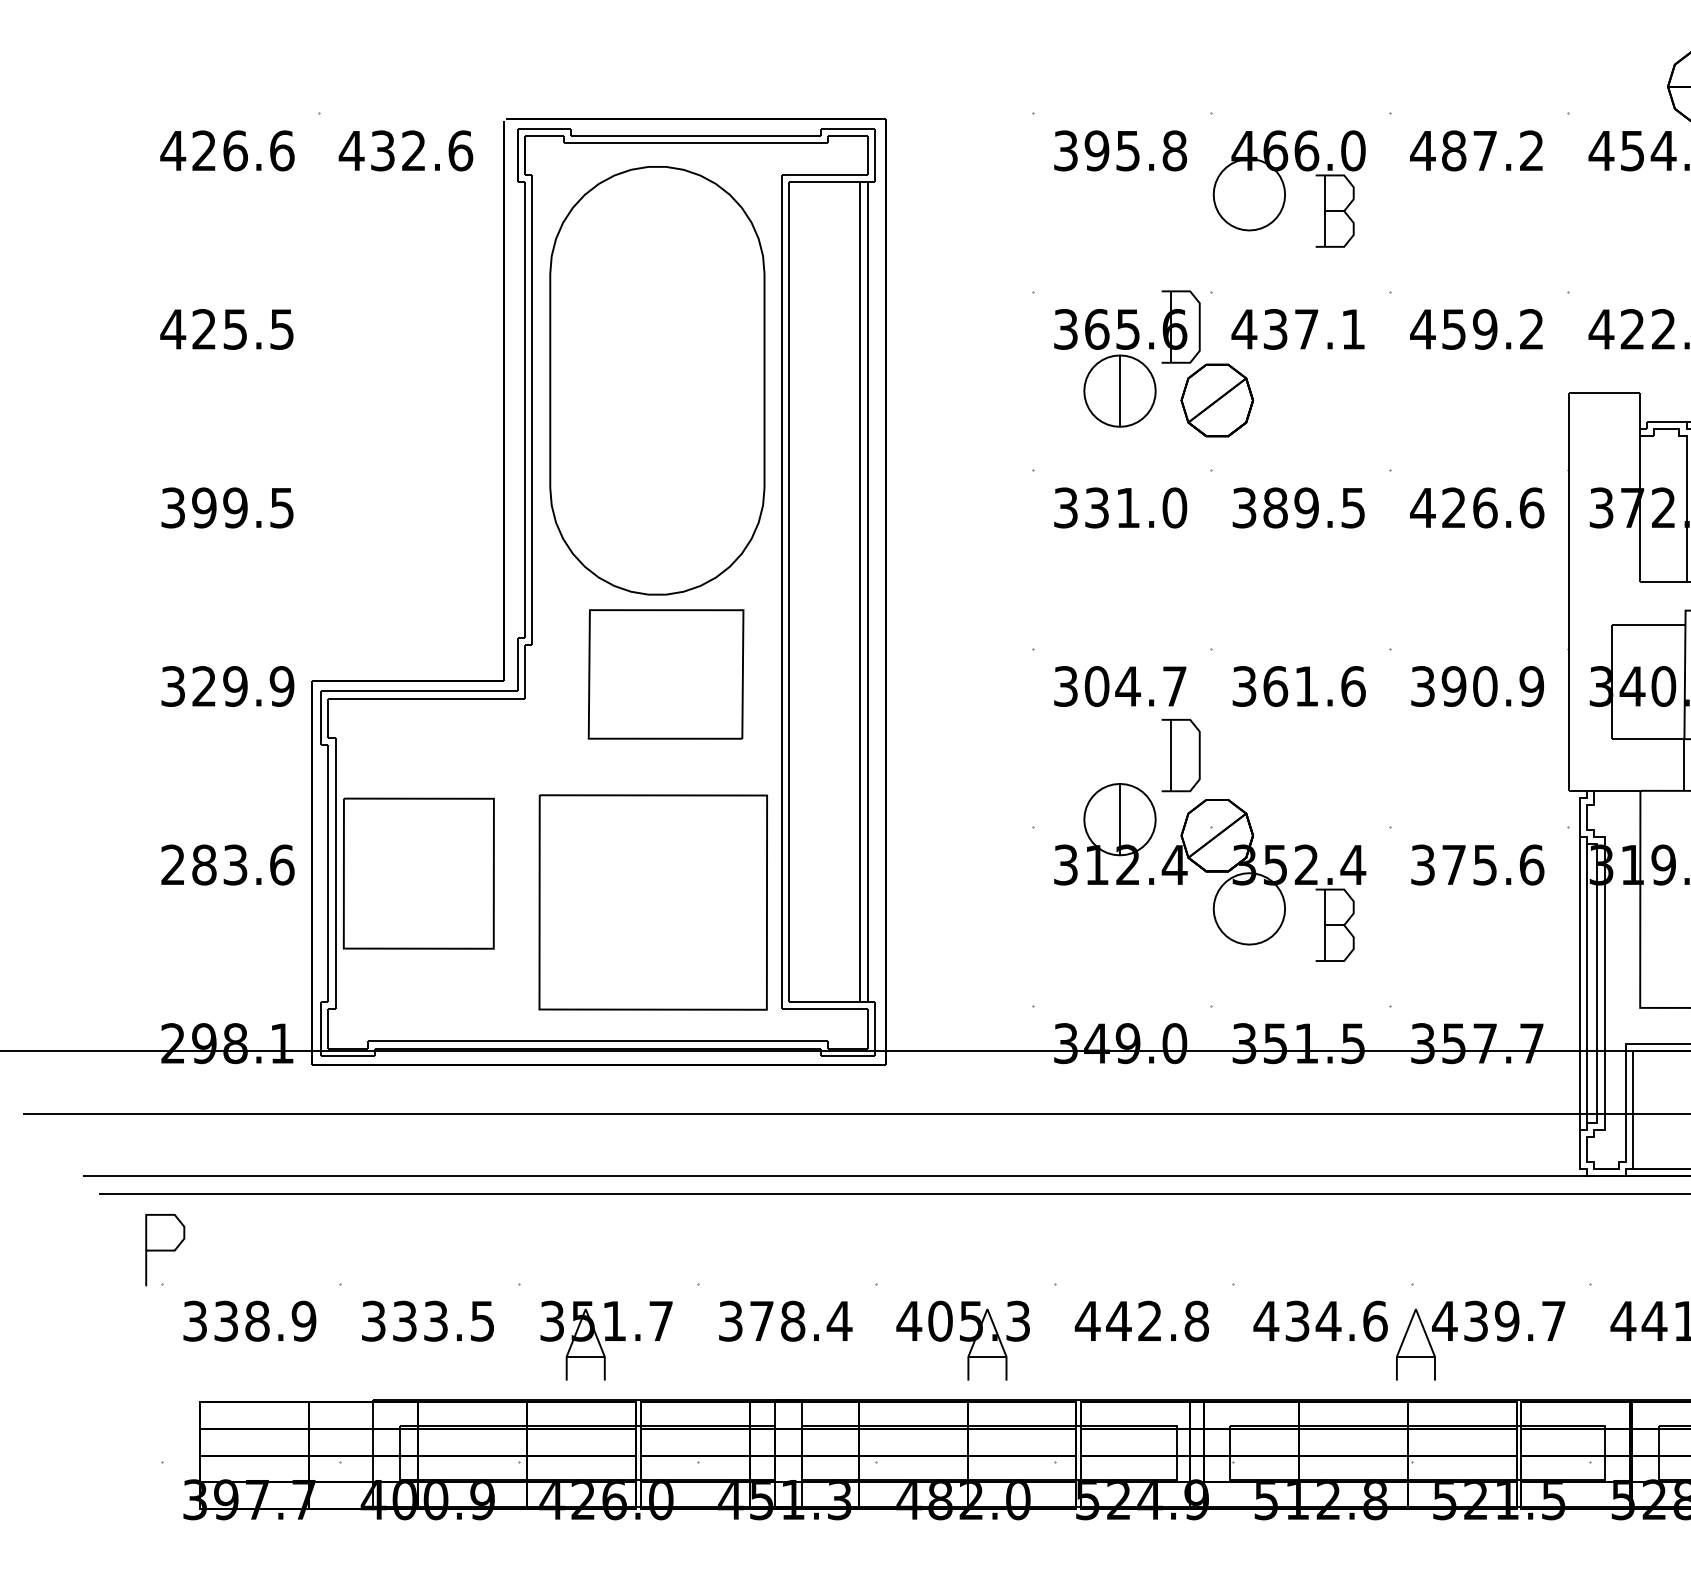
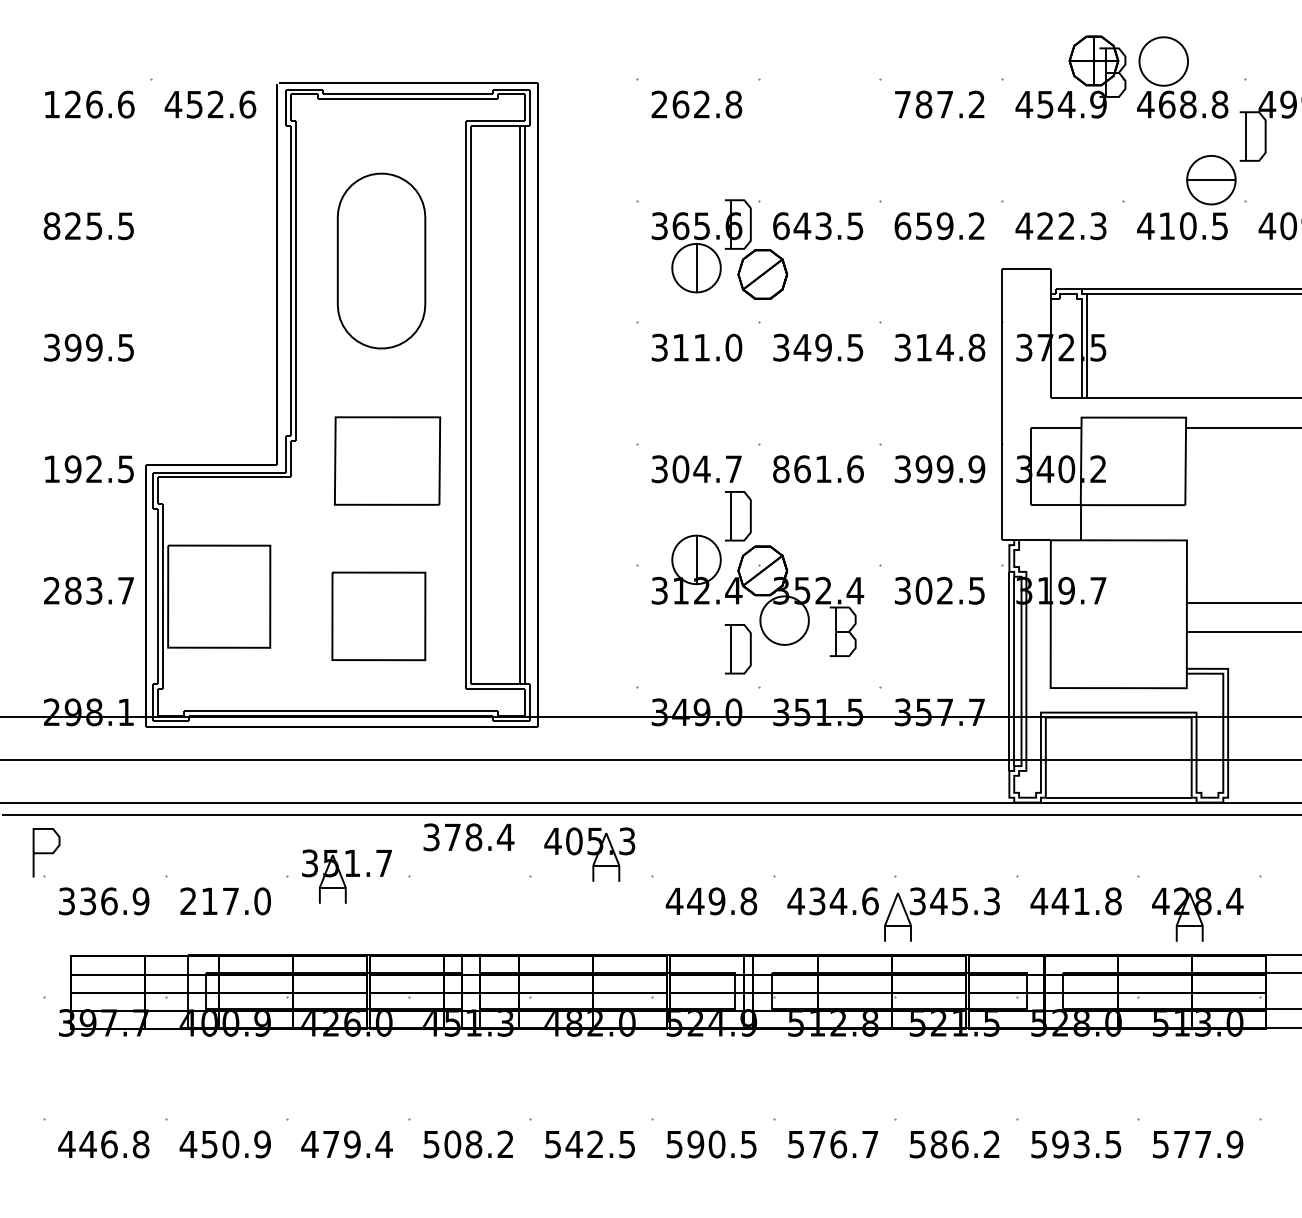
text: (382, 149) -> (194, 103), 432.6 -> 452.6
text: (172, 150) -> (51, 104), 426.6 -> 126.6
text: (1096, 150) -> (680, 104), 395.8 -> 262.8
text: (1422, 150) -> (902, 104), 487.2 -> 787.2
part: (1288, 188) -> (811, 130), removed
text: (172, 329) -> (51, 226), 425.5 -> 825.5
text: (1297, 329) -> (817, 226), 437.1 -> 643.5
text: (1422, 329) -> (902, 226), 459.2 -> 659.2
part: (657, 379) -> (381, 260), size x0.6
text: (1096, 507) -> (680, 347), 331.0 -> 311.0
text: (1275, 507) -> (802, 347), 389.5 -> 349.5
text: (1476, 507) -> (939, 347), 426.6 -> 314.8
text: (228, 686) -> (89, 469), 329.9 -> 192.5
text: (1244, 686) -> (781, 469), 361.6 -> 861.6
text: (1484, 686) -> (944, 469), 390.9 -> 399.9
text: (282, 864) -> (126, 590), 283.6 -> 283.7
text: (1493, 864) -> (950, 590), 375.6 -> 302.5
part: (652, 902) -> (378, 616), size x0.6
part: (1181, 951) -> (738, 649), added
text: (257, 1321) -> (109, 901), 338.9 -> 336.9
text: (428, 1321) -> (225, 901), 333.5 -> 217.0
text: (785, 1321) -> (468, 837), moved
text: (1149, 1321) -> (716, 901), 442.8 -> 449.8
text: (1497, 1321) -> (953, 901), 439.7 -> 345.3
part: (605, 1340) -> (346, 876), moved
part: (962, 1340) -> (589, 854), moved

